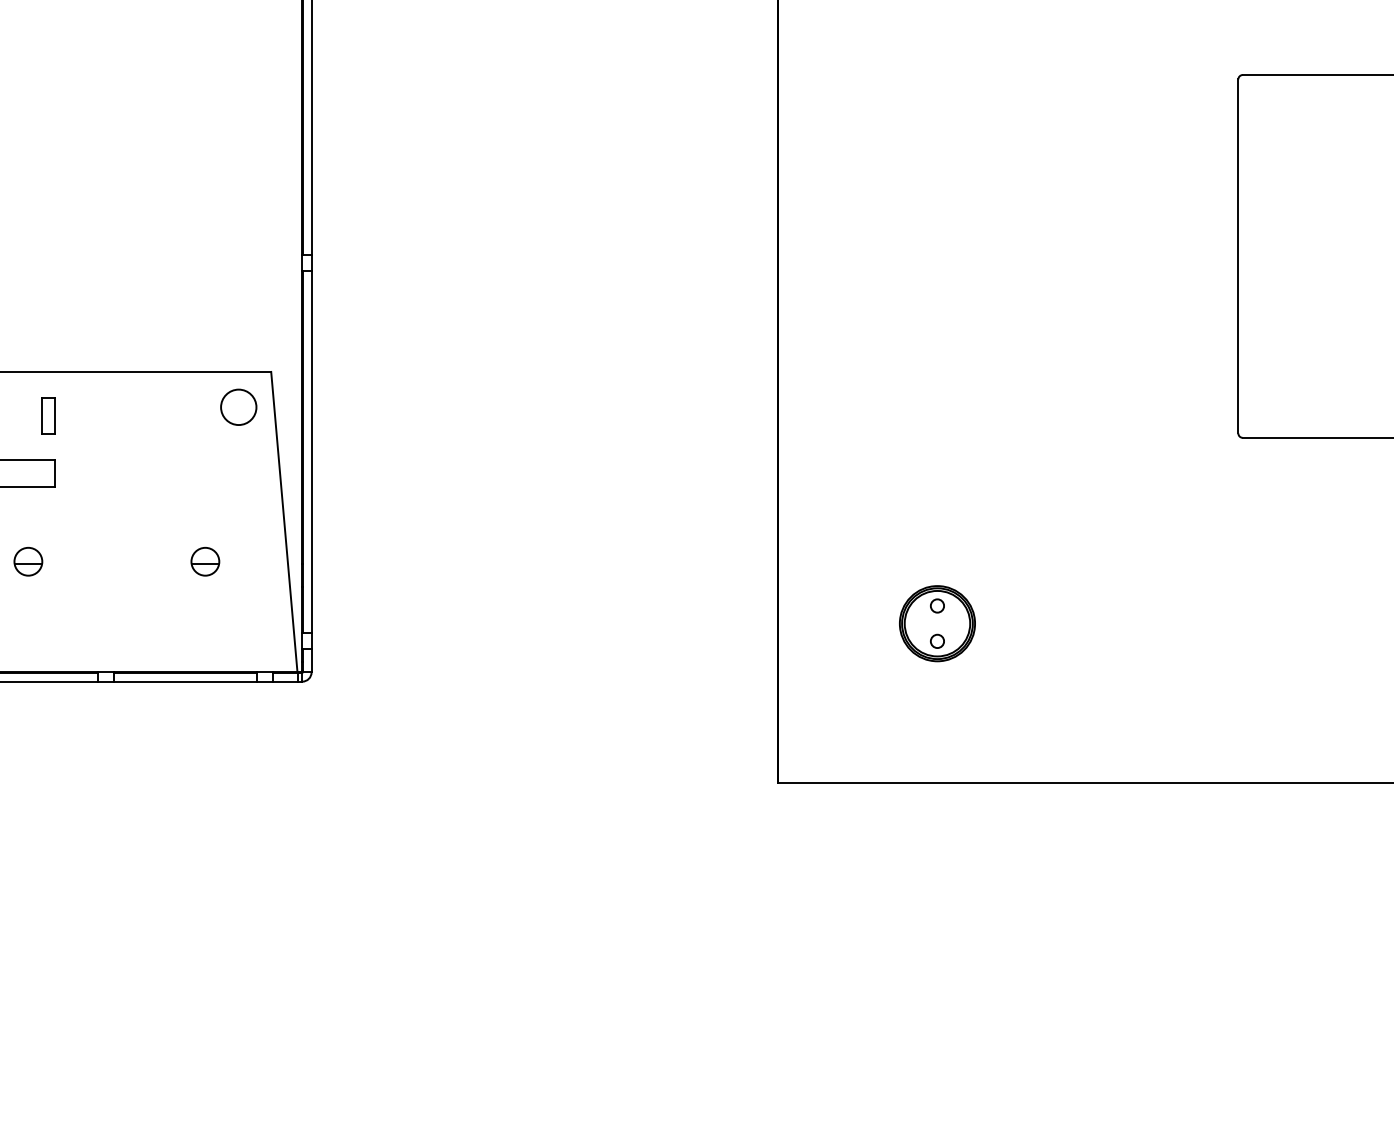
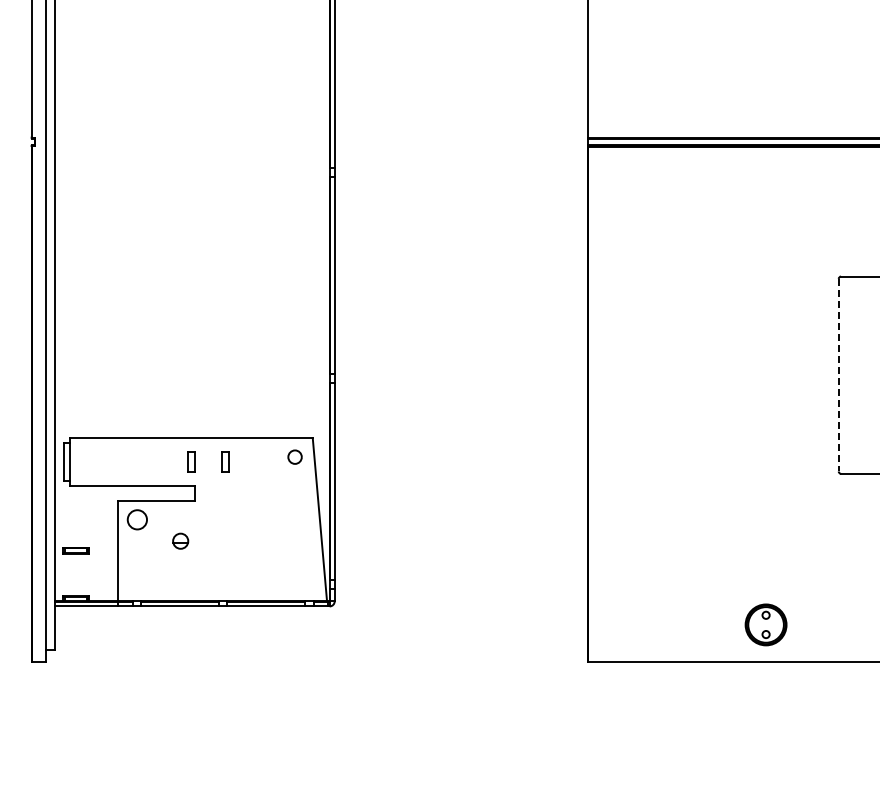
line: (1237, 256) -> (838, 375), solid -> dashed
circle: (237, 405) -> (294, 456), size x0.7
part: (110, 415) -> (225, 461), added
part: (204, 560) -> (276, 540), removed
part: (936, 622) -> (765, 624), moved

